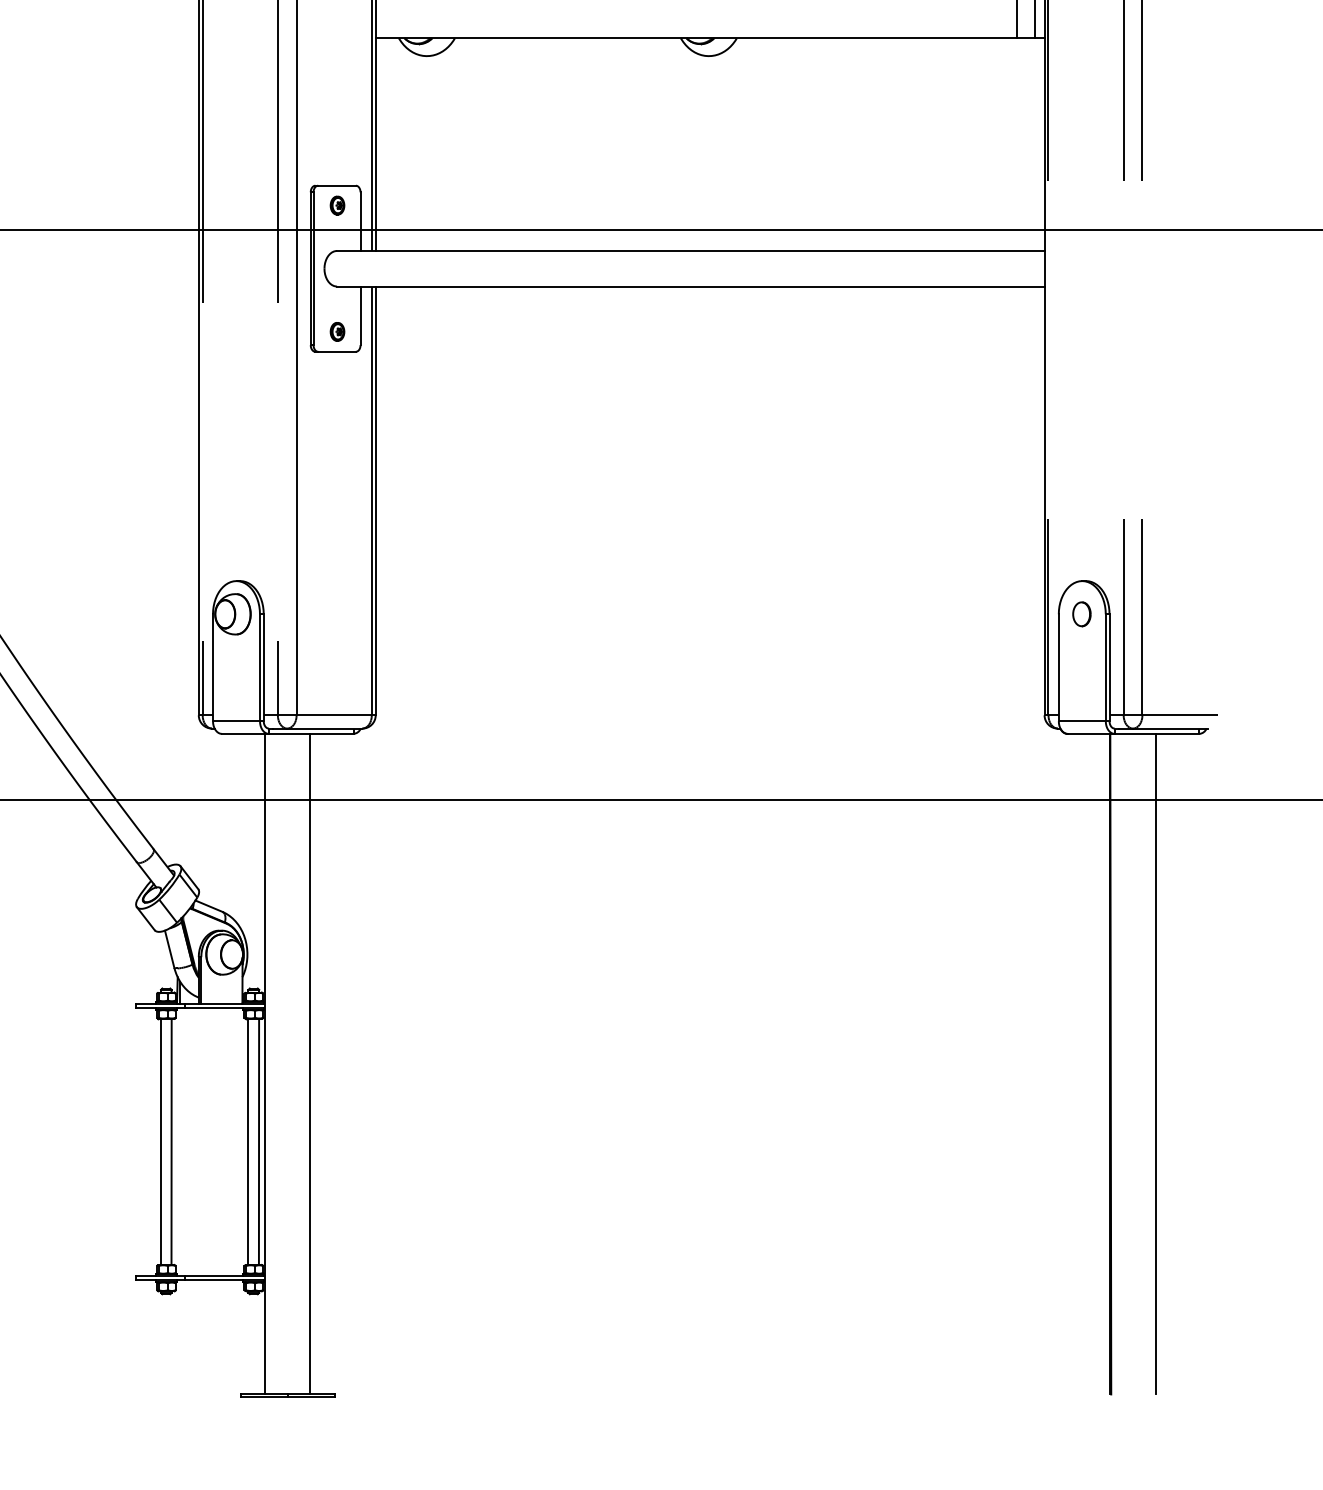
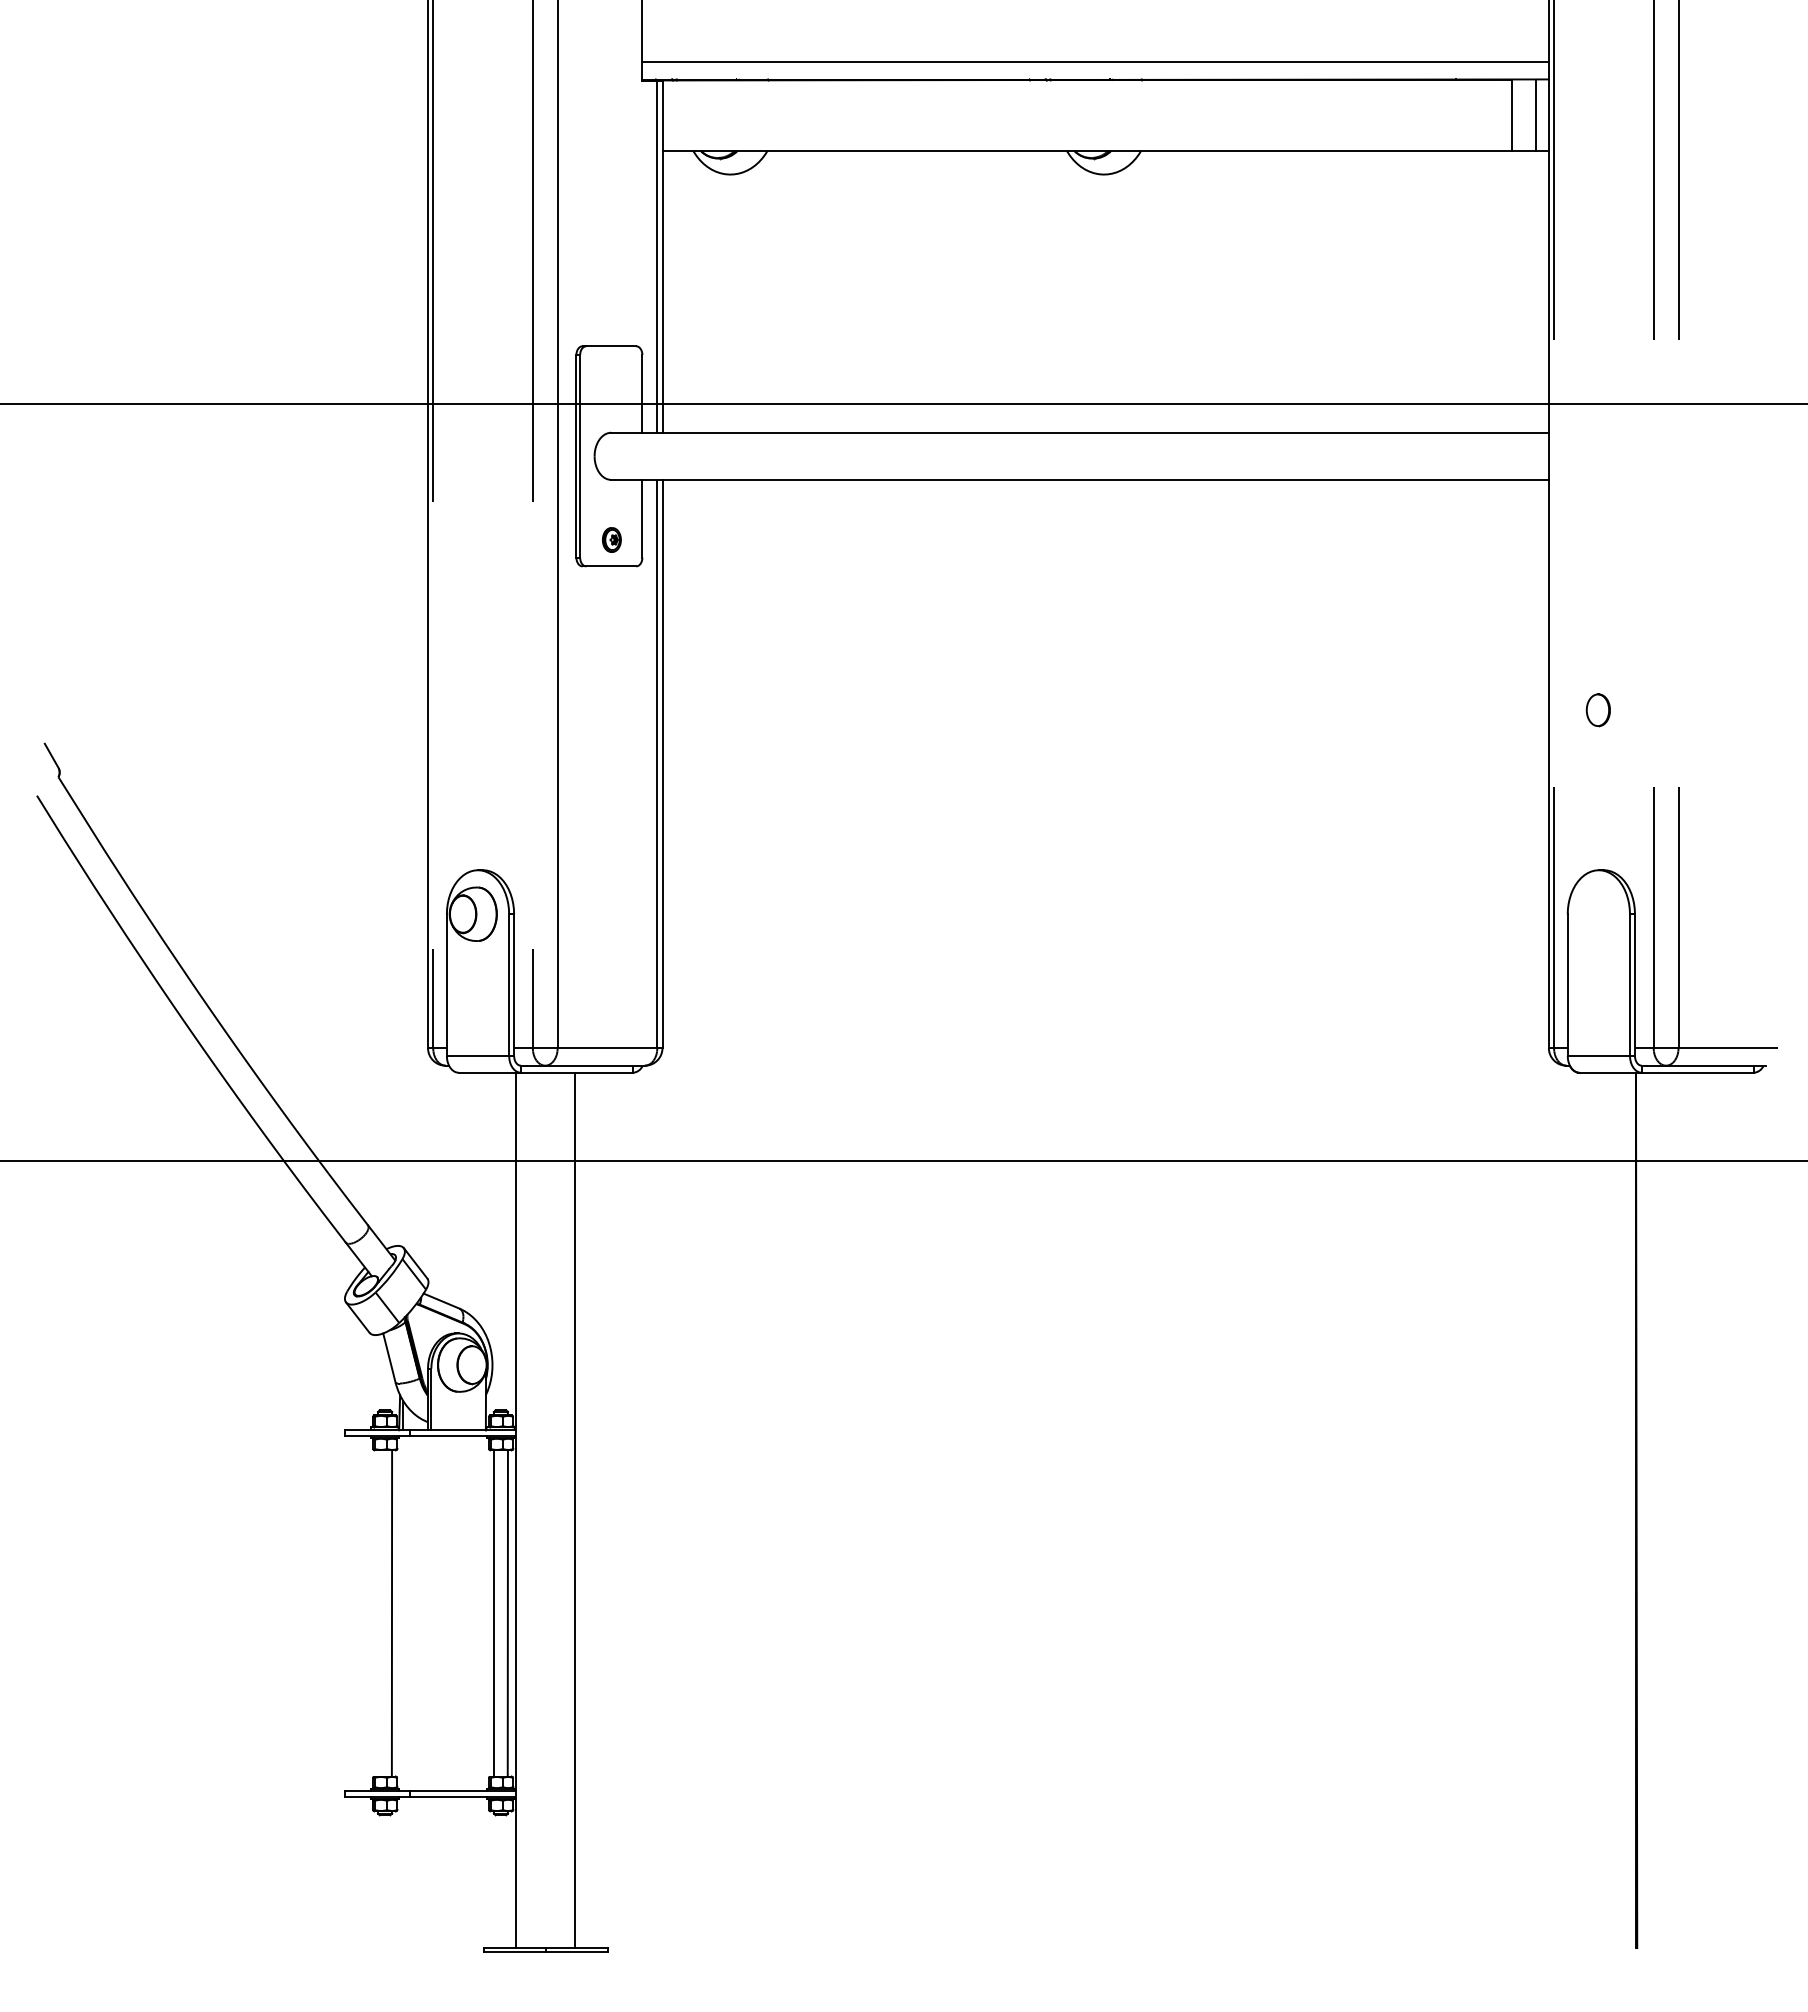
part: (337, 205) -> (611, 372), removed
part: (1081, 614) -> (1597, 710), moved
line: (1155, 1064) -> (1696, 1510), removed
line: (161, 1141) -> (378, 1613), removed

